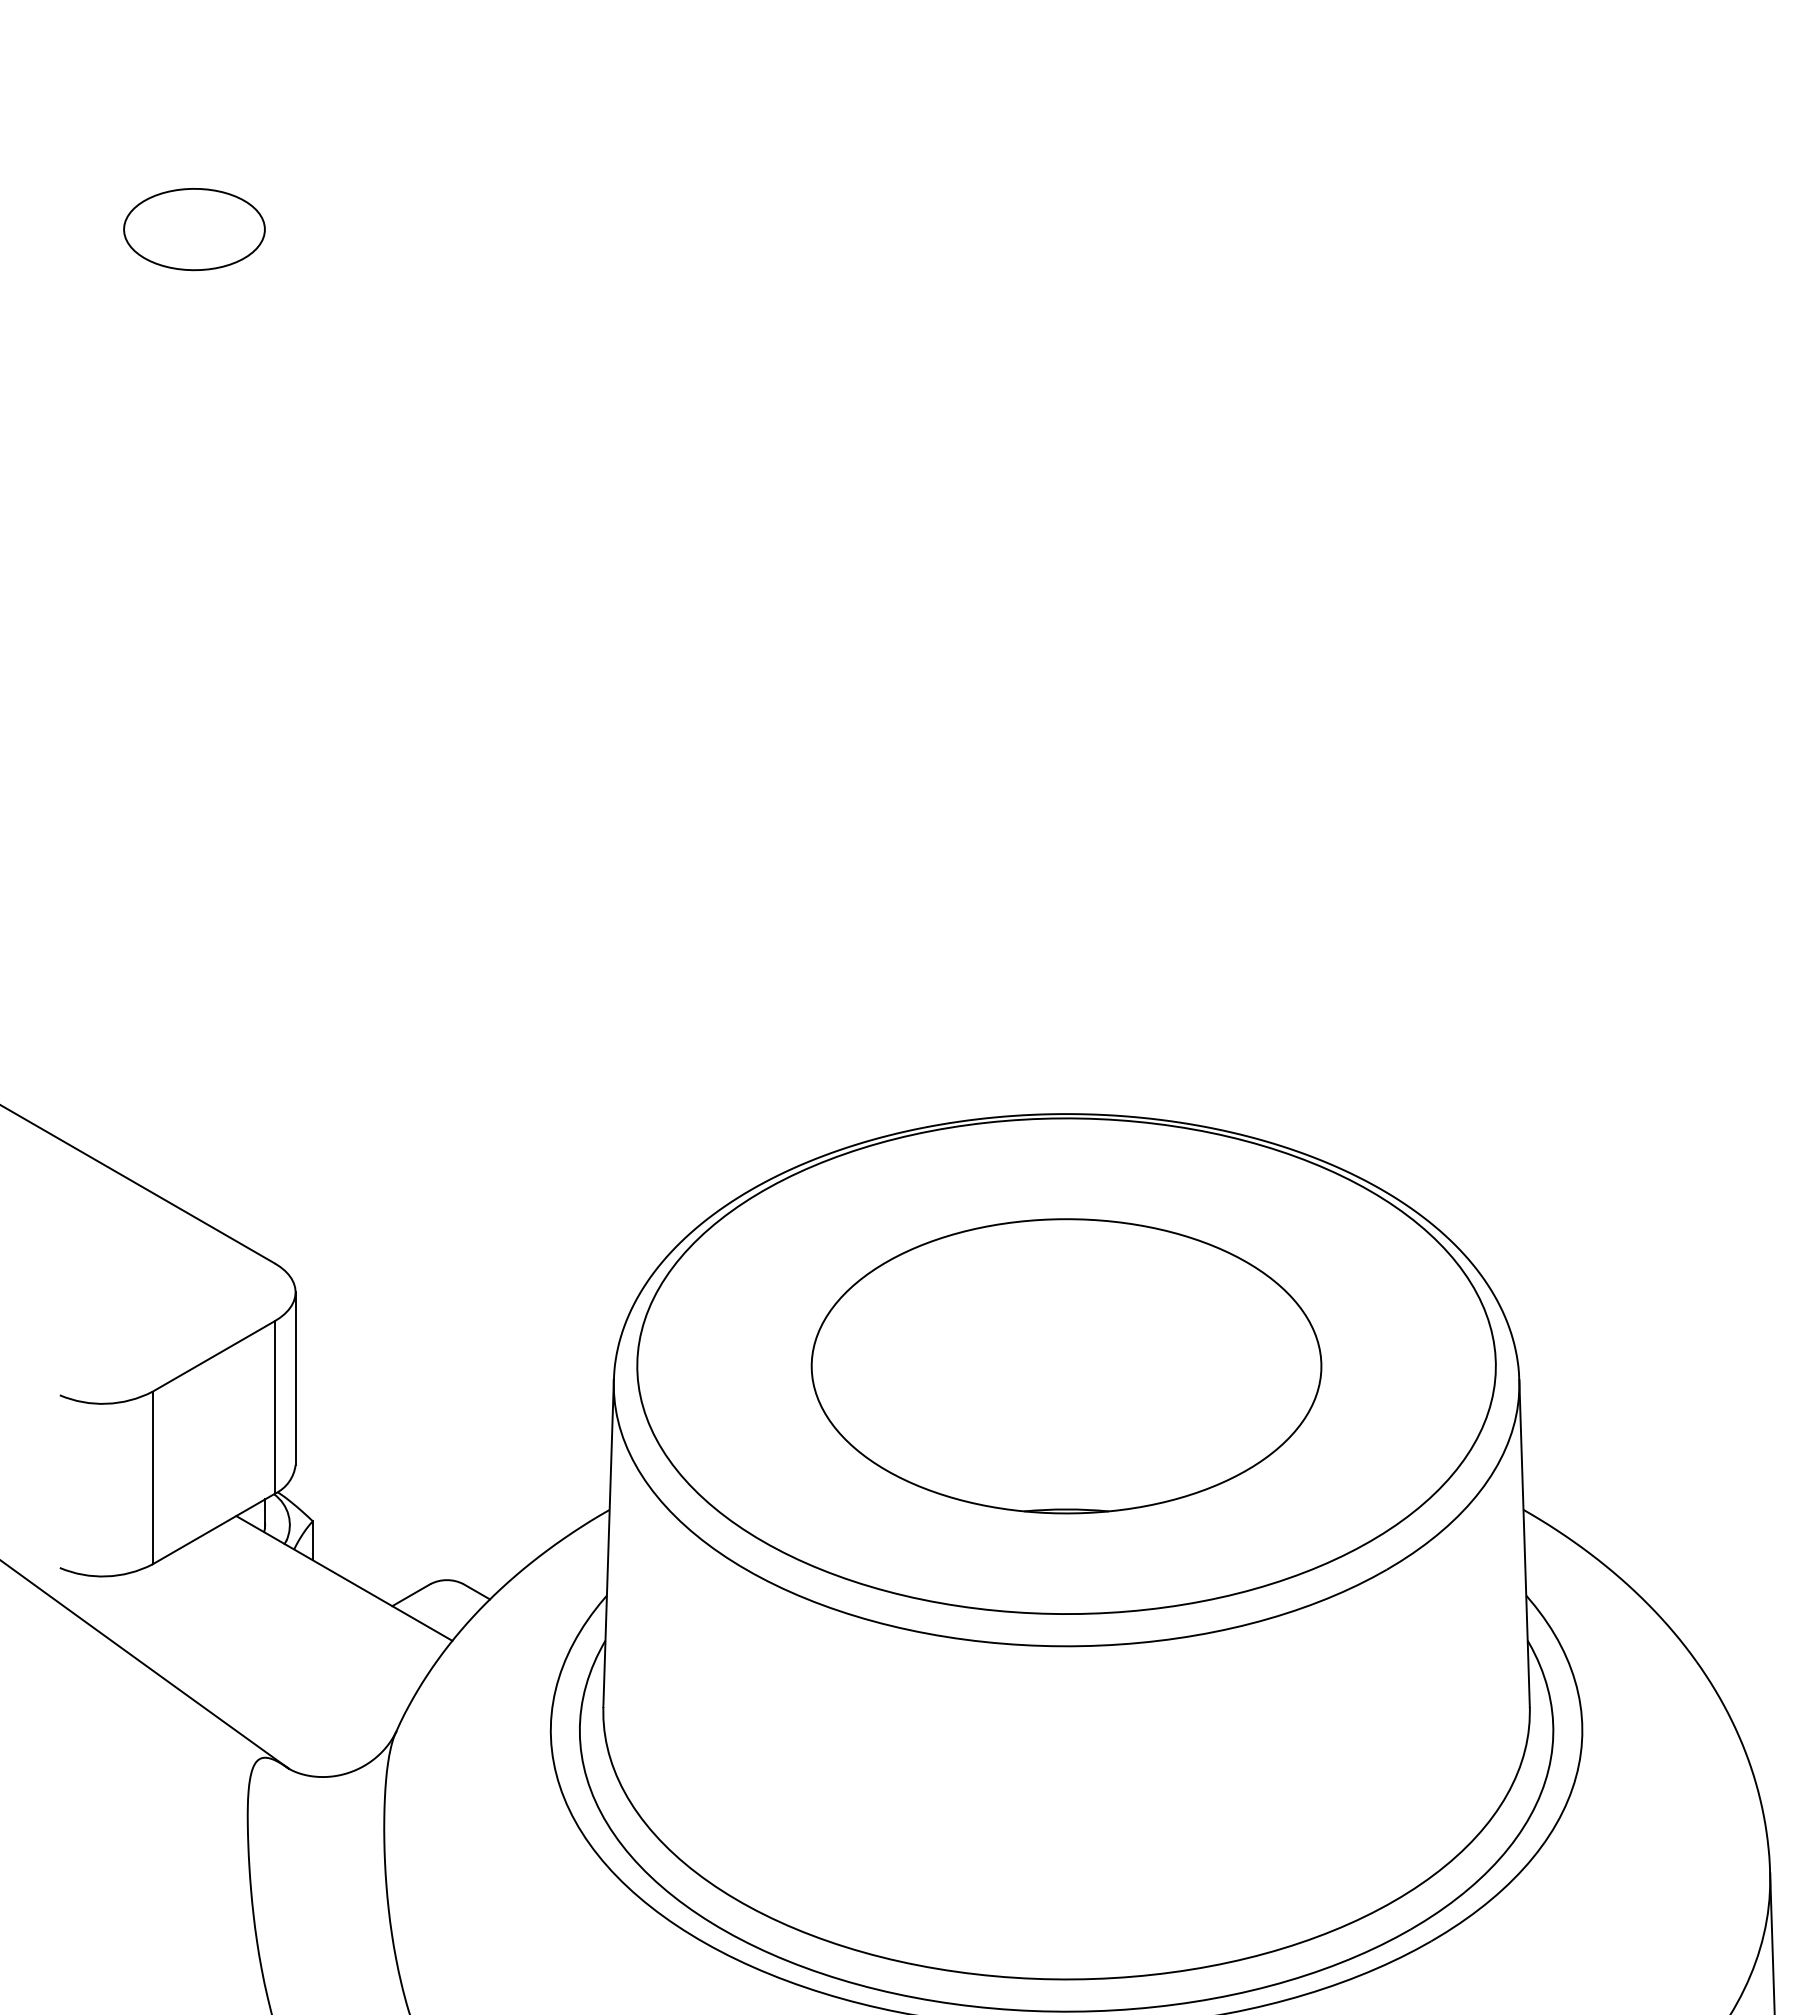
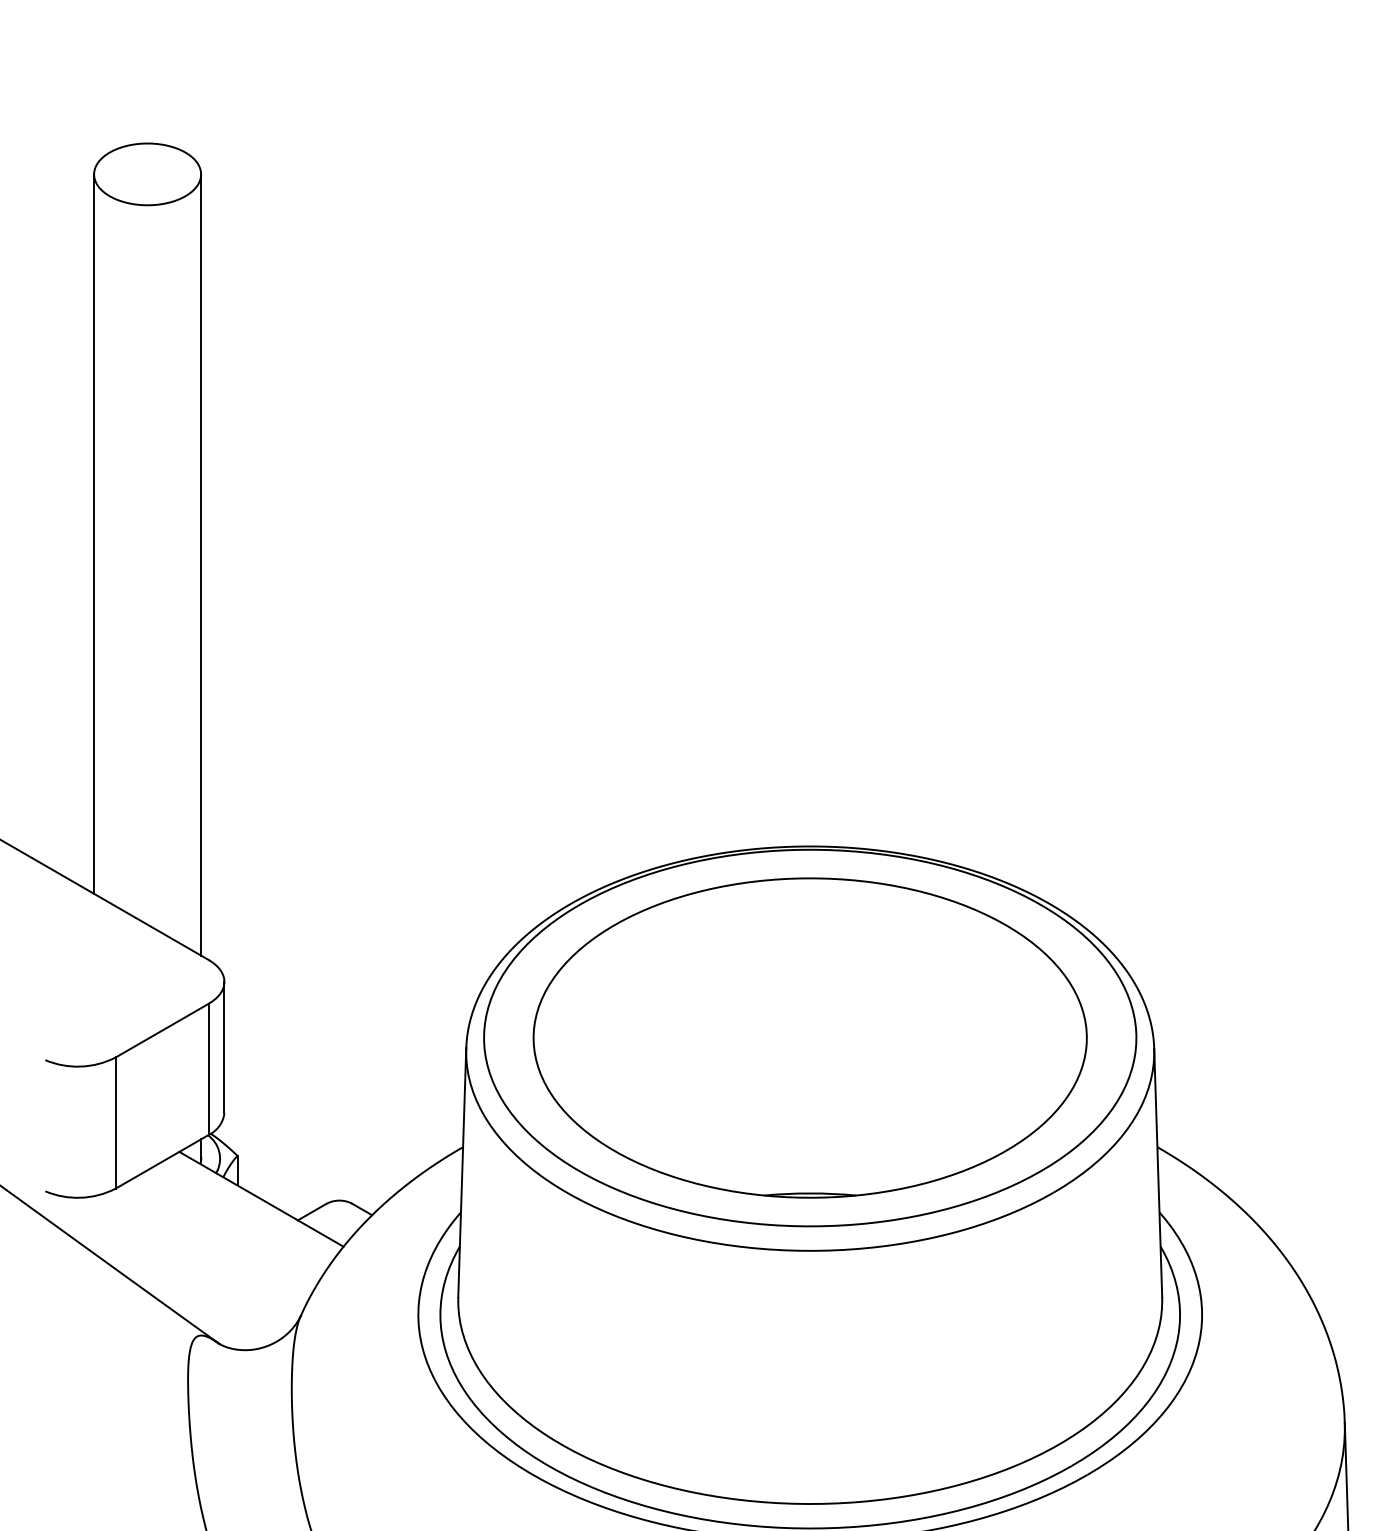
line: (124, 702) -> (94, 533), added
line: (264, 743) -> (200, 564), added
part: (1066, 1366) -> (810, 1038), size x1.43

